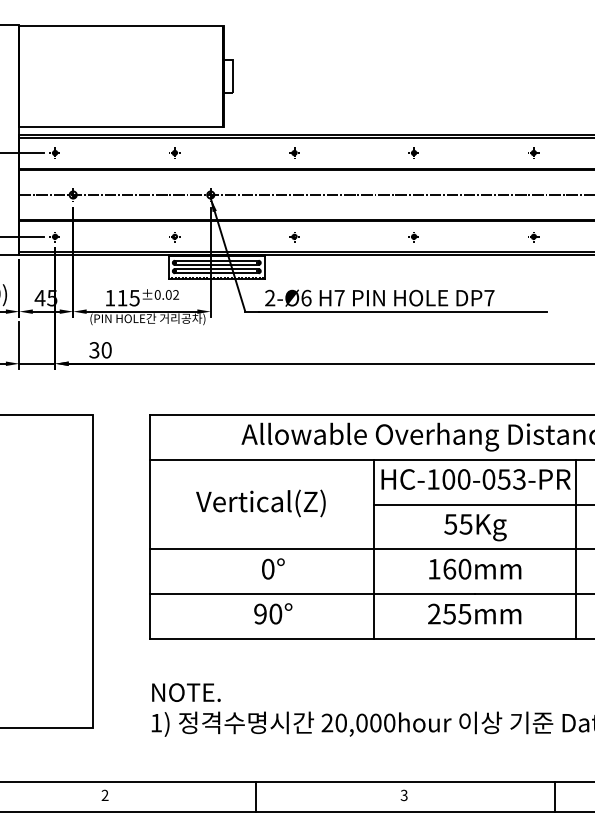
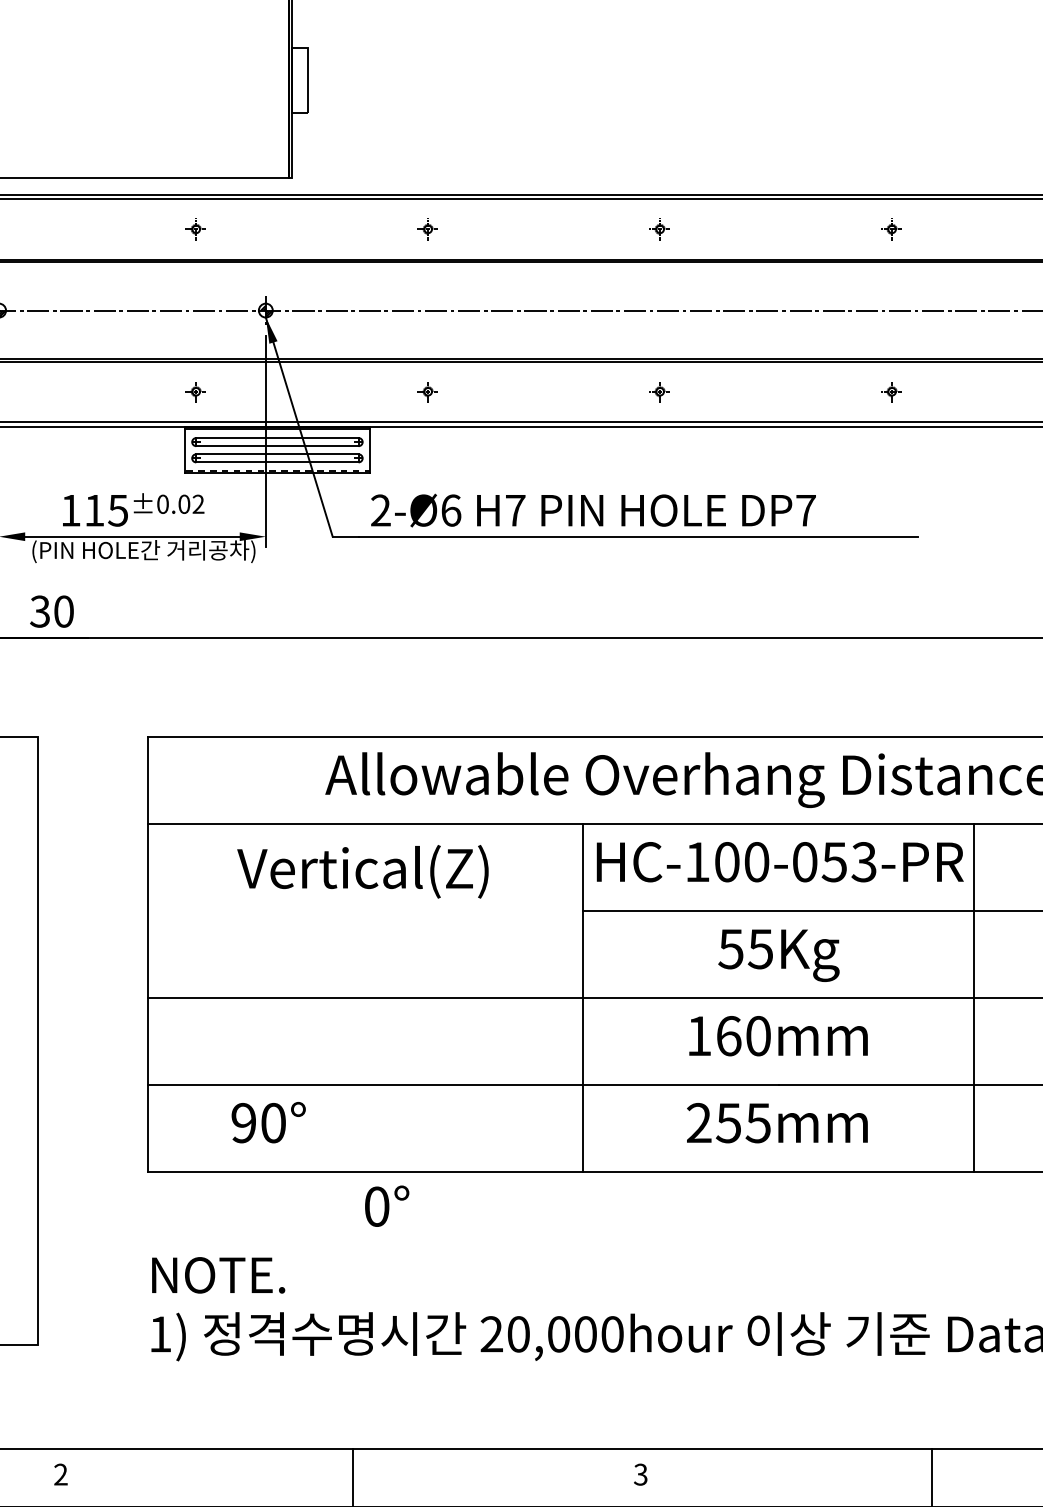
text: (260, 503) -> (362, 871), moved
text: (273, 568) -> (387, 1205), moved
text: (273, 613) -> (269, 1121), moved

